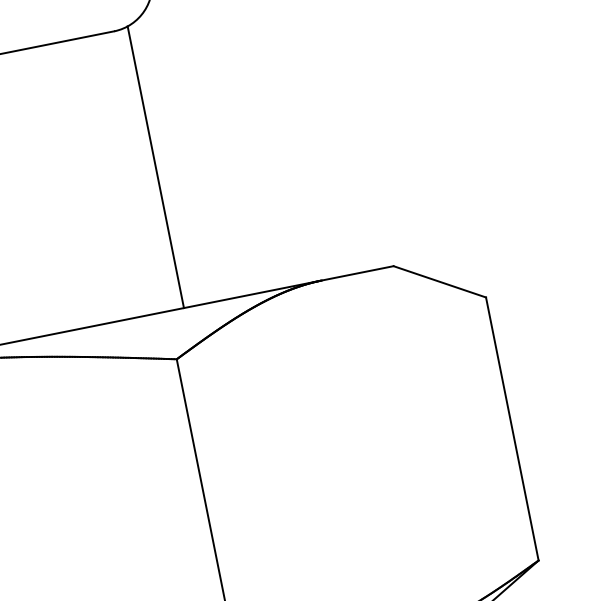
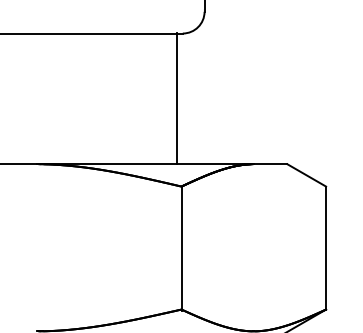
line: (156, 167) -> (177, 98), moved

